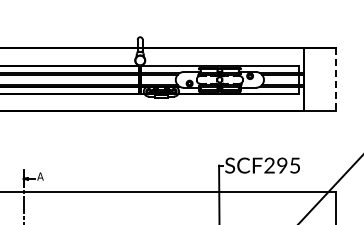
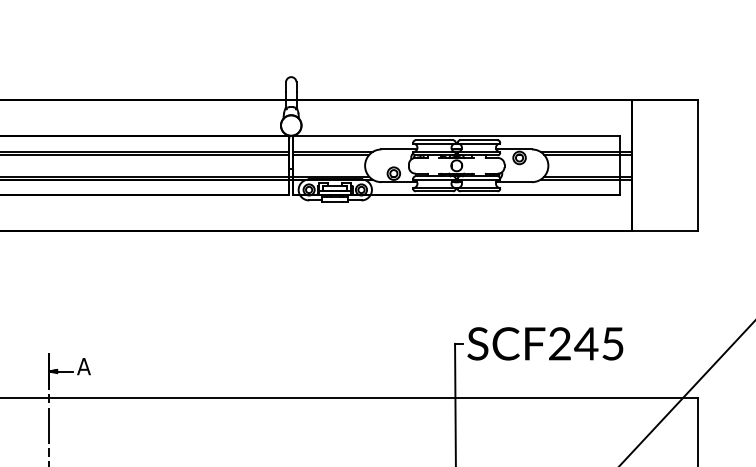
line: (335, 79) -> (696, 164), dashed -> solid
text: (282, 165) -> (586, 343), SCF295 -> SCF245

